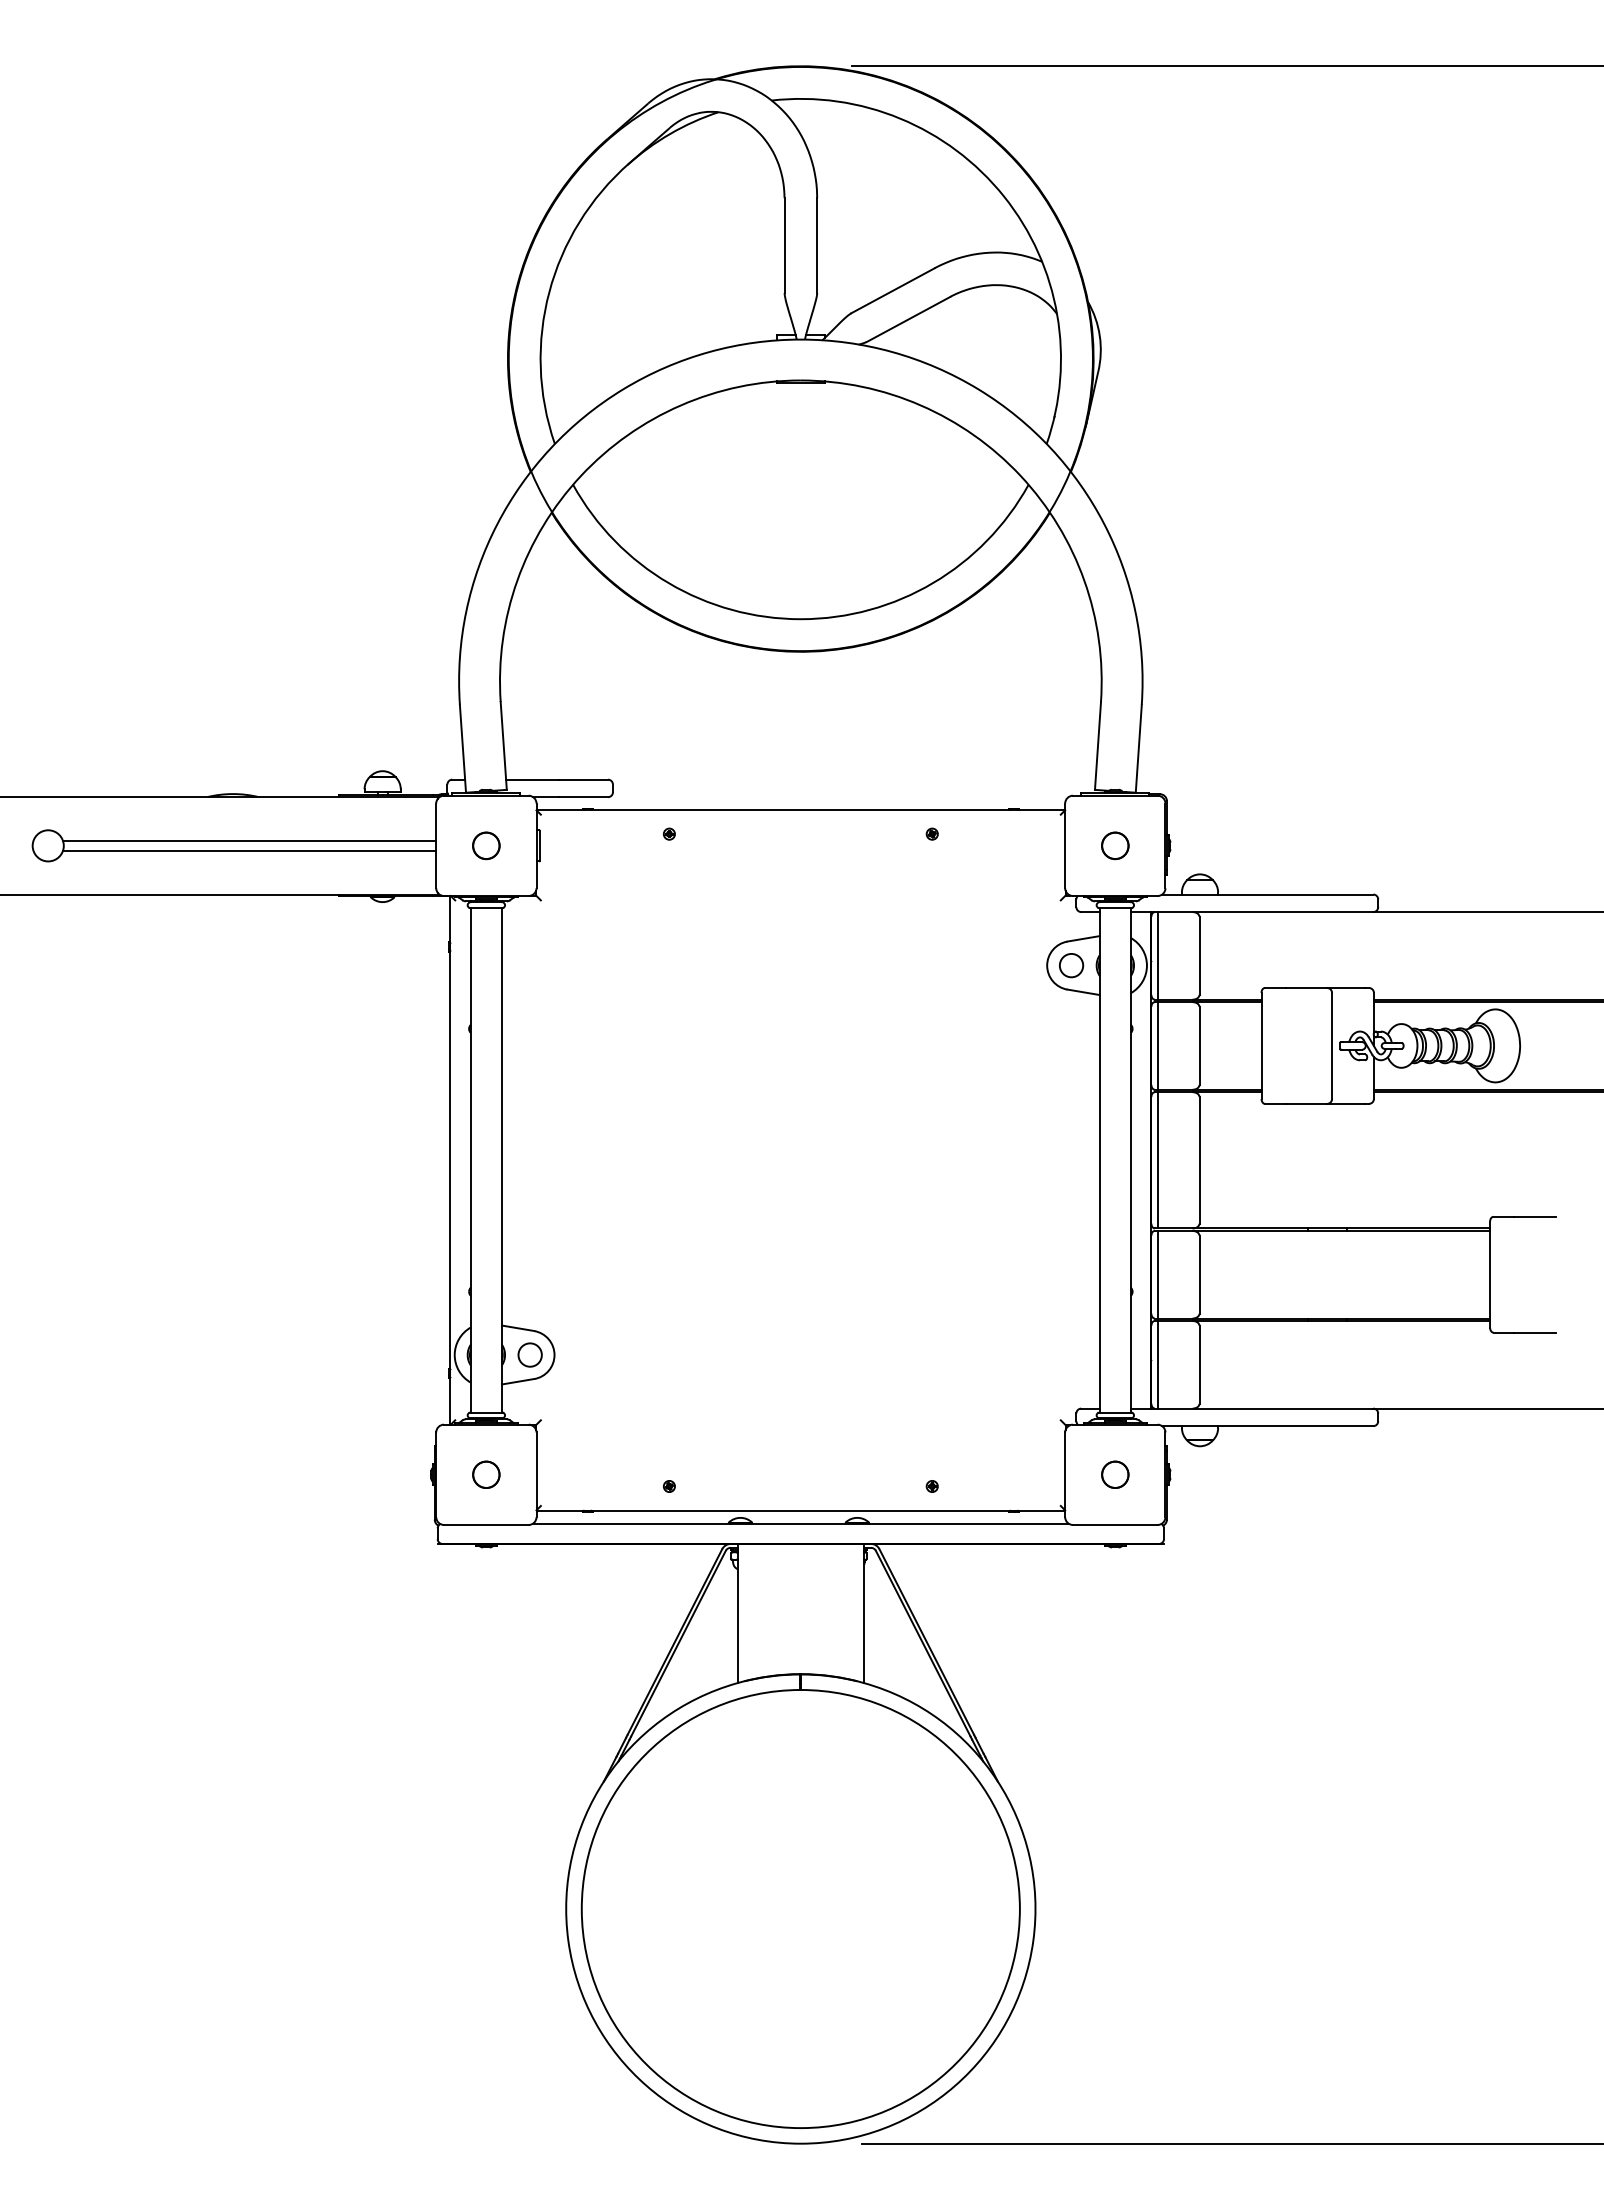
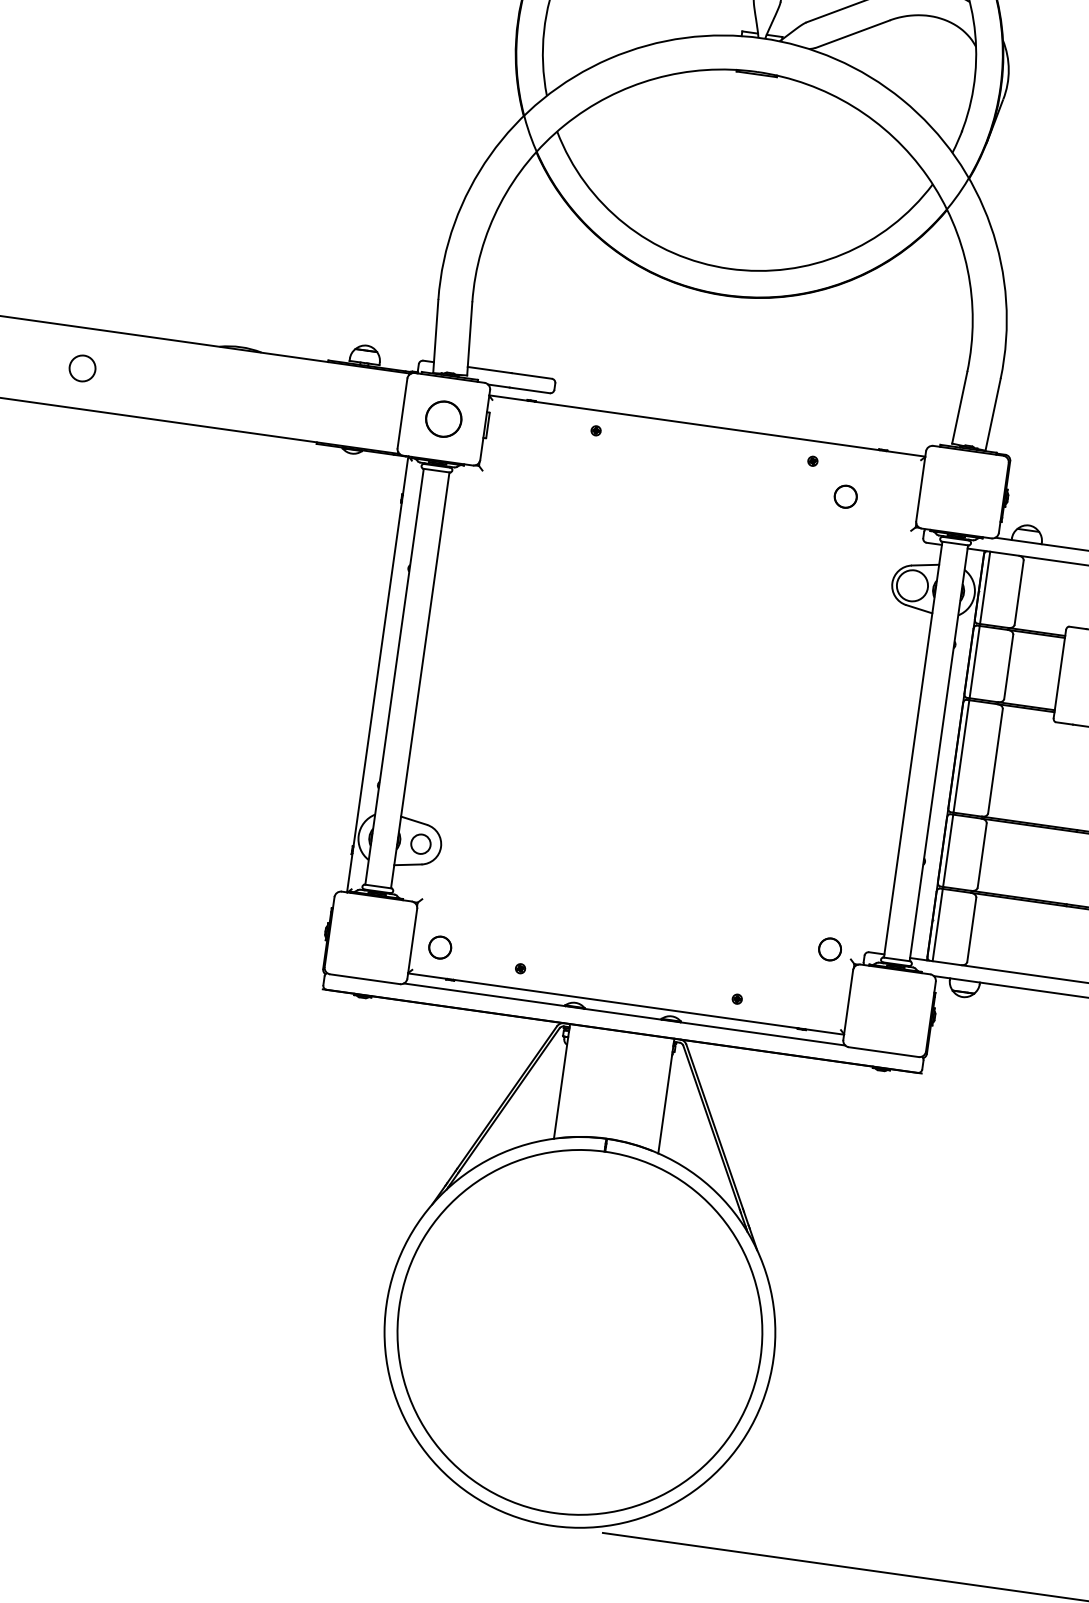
line: (249, 841) -> (249, 388), removed
part: (486, 845) -> (443, 418), size x1.6
part: (1115, 845) -> (845, 496), moved
line: (249, 850) -> (247, 395), removed
circle: (1071, 965) -> (912, 585), size x1.6
circle: (486, 1474) -> (440, 947), moved
circle: (1115, 1474) -> (830, 949), moved

